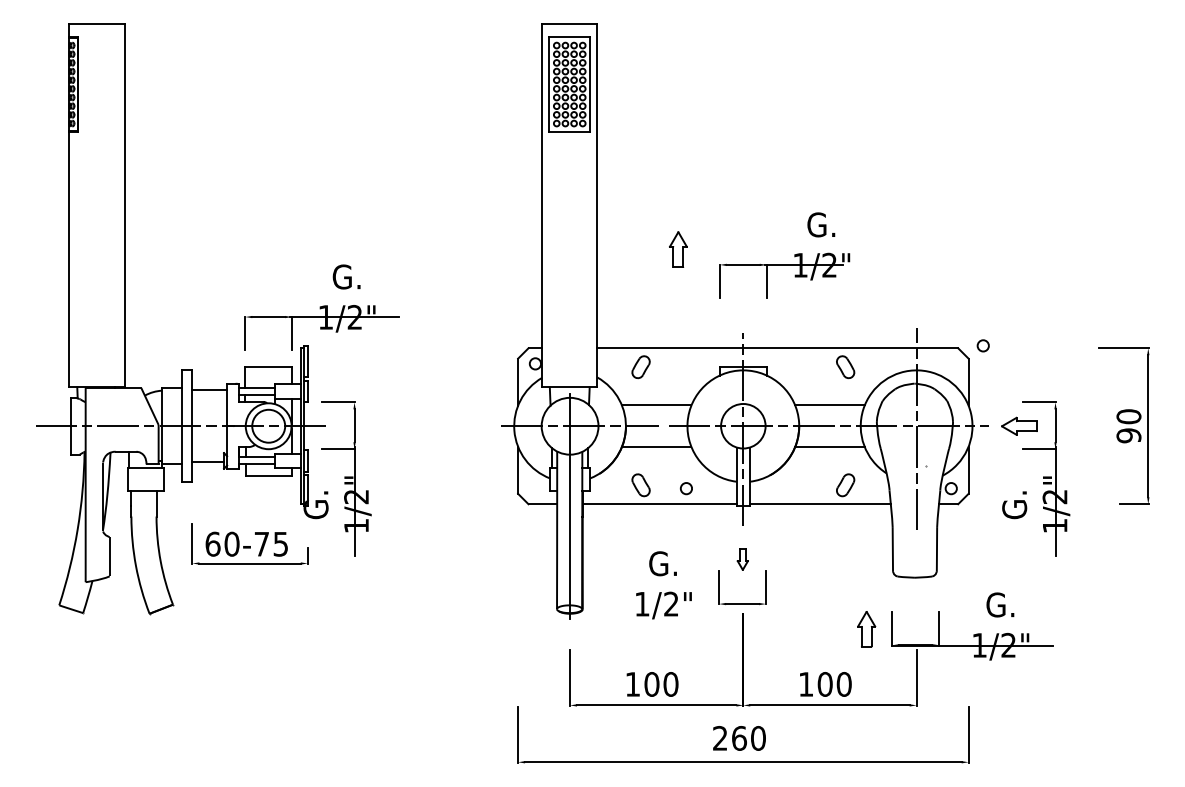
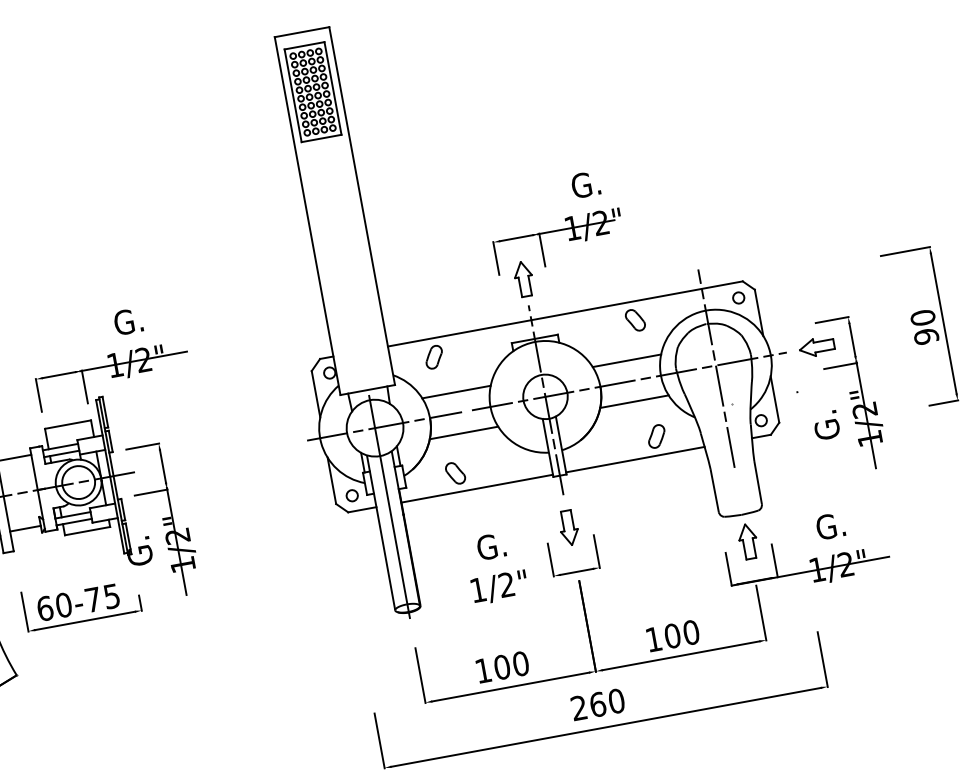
part: (678, 249) -> (524, 279), moved
circle: (982, 345) -> (737, 297), moved
circle: (685, 488) -> (351, 495), moved
part: (742, 559) -> (568, 528), size x1.67
part: (866, 629) -> (748, 541), moved

